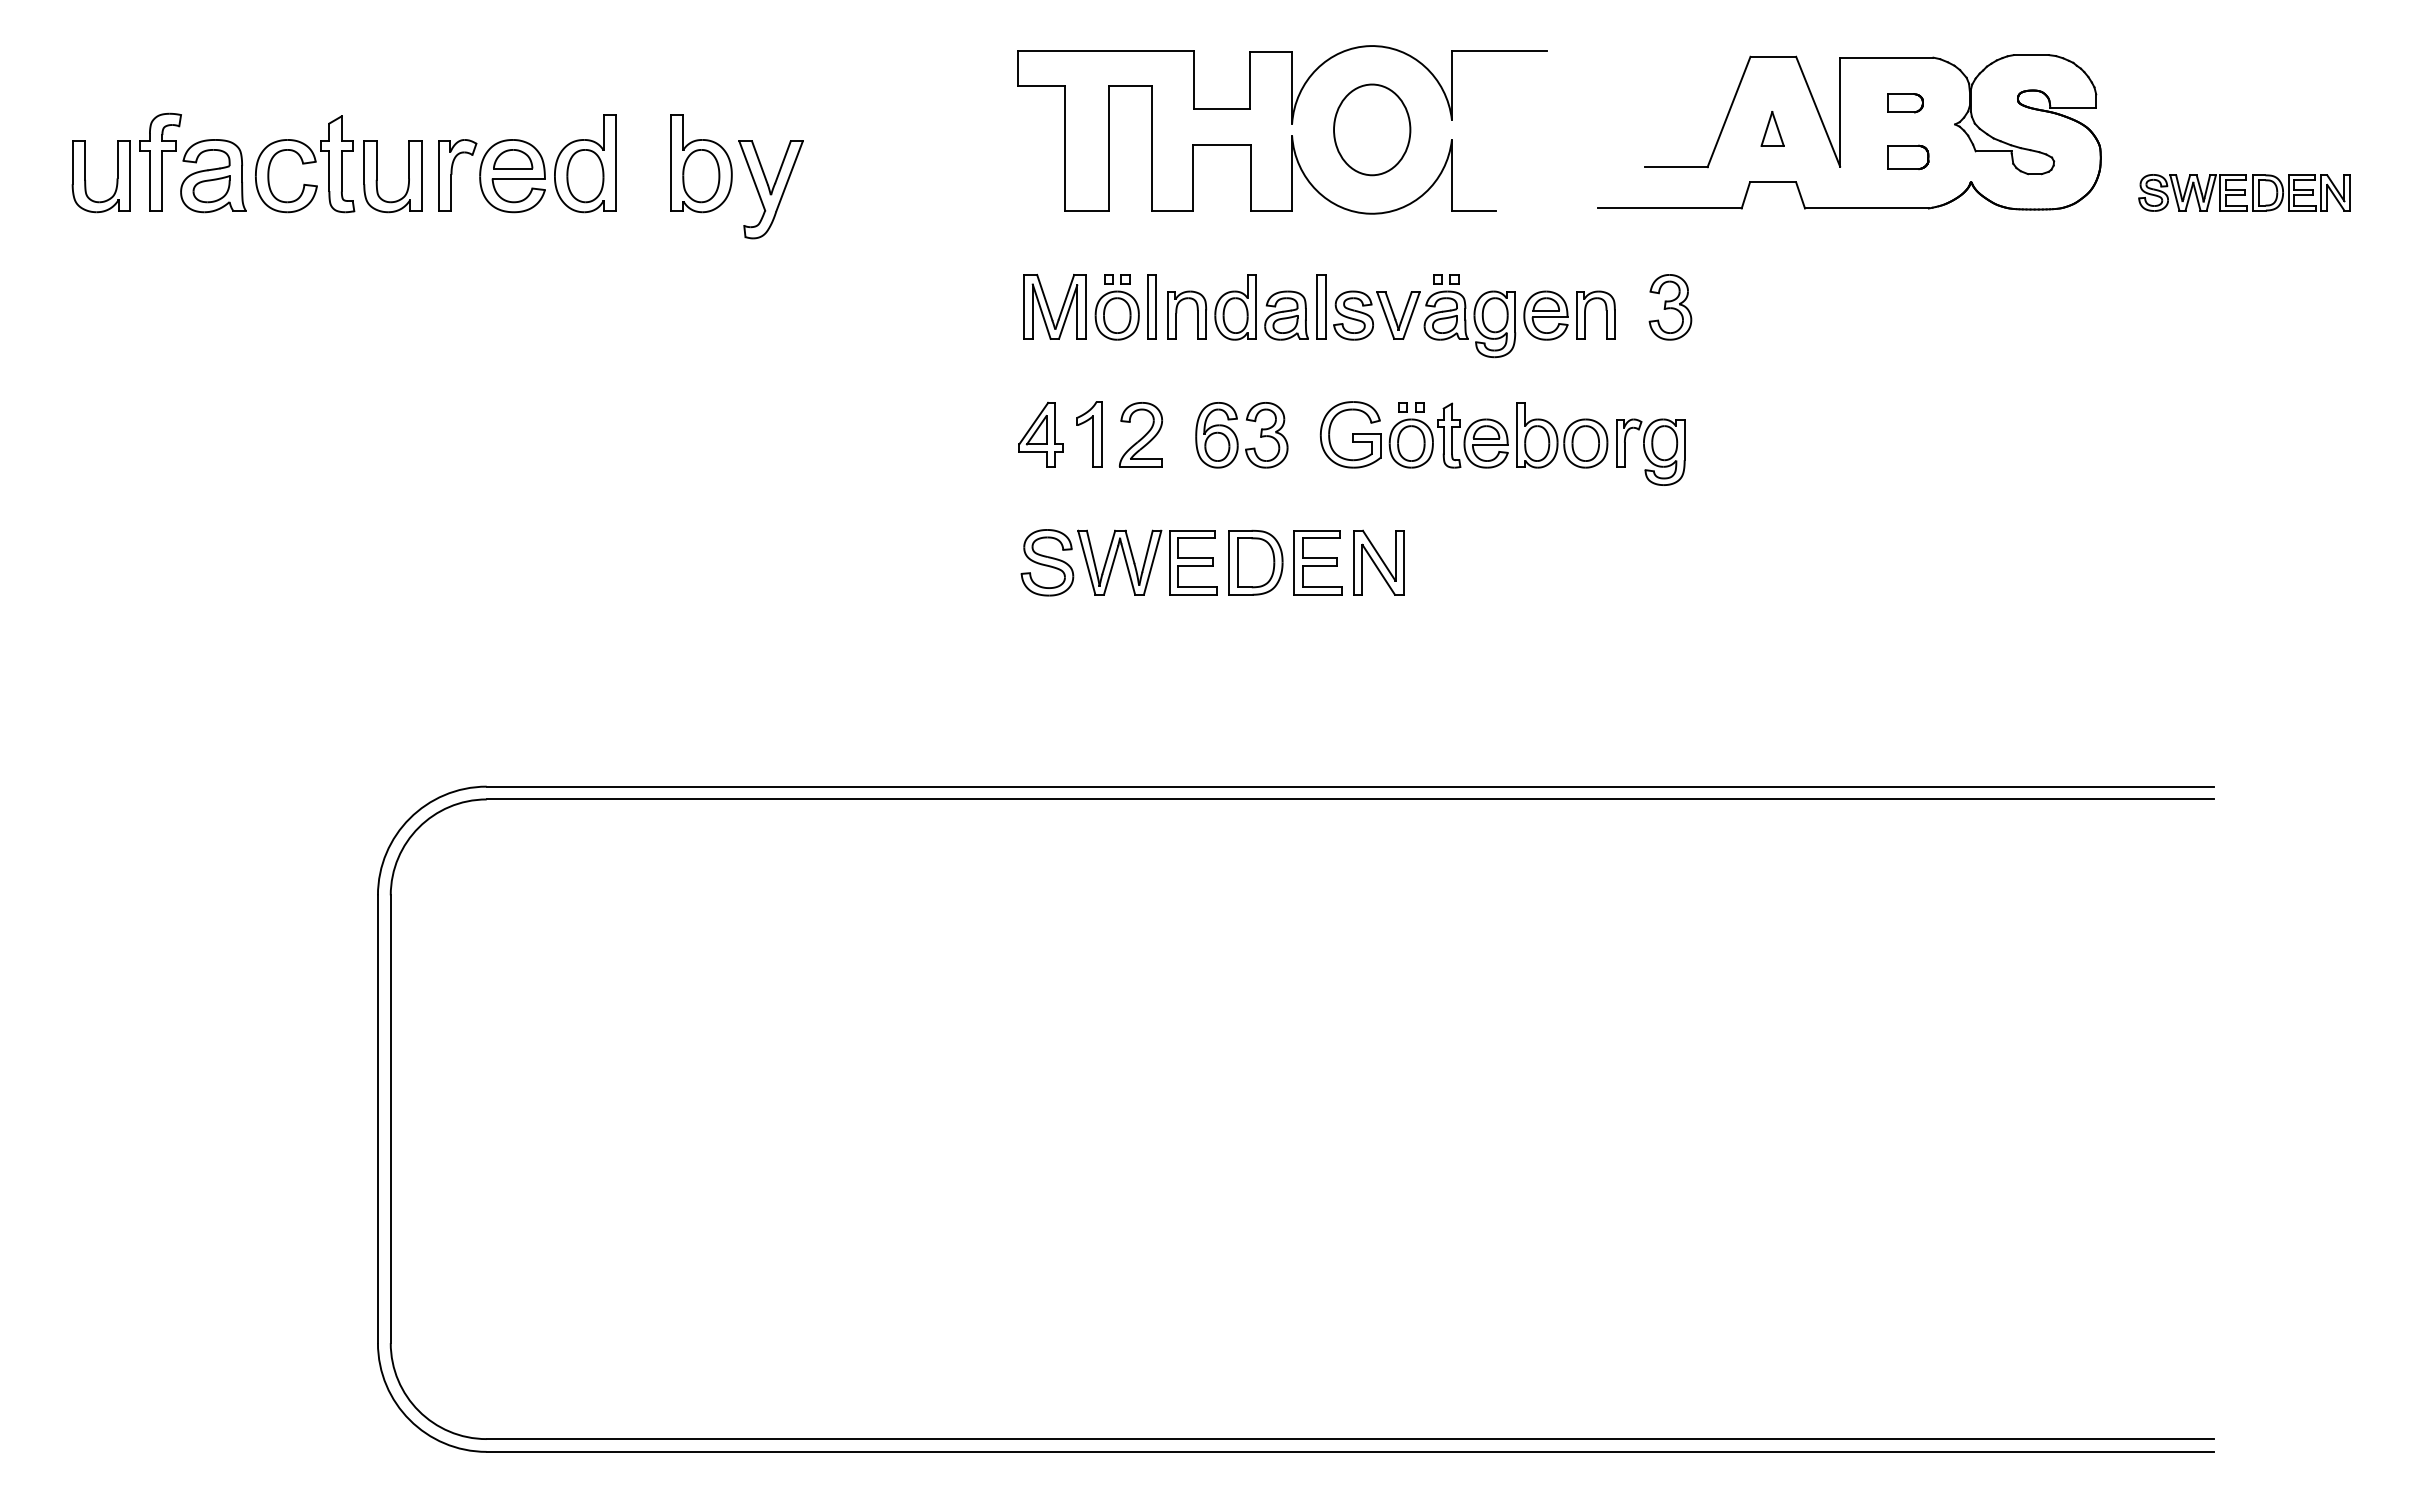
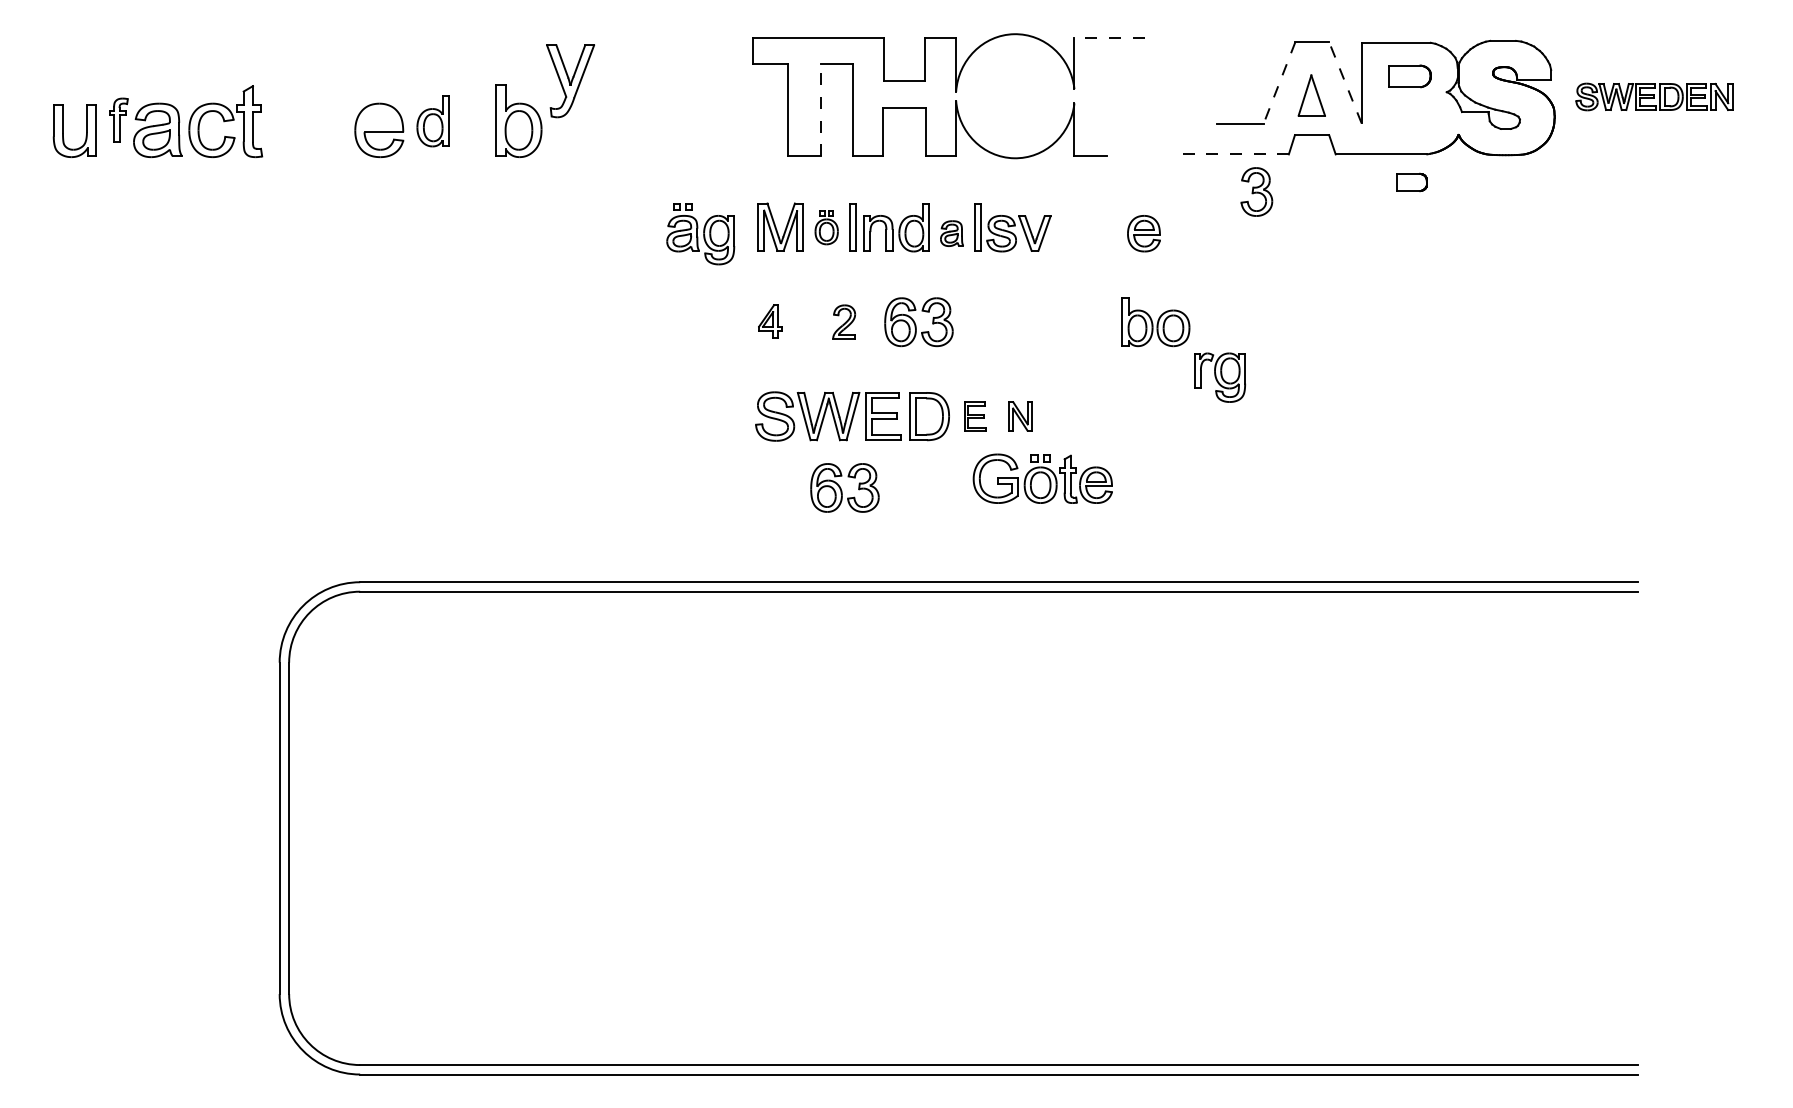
line: (1498, 51) -> (1108, 38), solid -> dashed
part: (1905, 103) -> (1410, 76), size x1.6
line: (1817, 111) -> (1344, 82), solid -> dashed
line: (1728, 112) -> (1279, 83), solid -> dashed
part: (1772, 128) -> (1311, 95), size x1.6
part: (1372, 129) -> (1015, 95), removed
line: (1109, 148) -> (821, 110), solid -> dashed
part: (1908, 157) -> (1412, 182), moved
part: (513, 159) -> (379, 118), removed
part: (160, 161) -> (118, 119), size x0.6
part: (585, 163) -> (433, 121), size x0.7
part: (457, 175) -> (338, 129), removed
part: (377, 176) -> (279, 130), removed
part: (770, 189) -> (570, 81), moved
part: (2244, 192) -> (1654, 96), moved
line: (1670, 208) -> (1236, 154), solid -> dashed
part: (1116, 307) -> (826, 227), size x0.7
part: (1670, 307) -> (1256, 192), moved
part: (1585, 314) -> (1173, 232), removed
part: (1286, 315) -> (952, 233), size x0.7
part: (1469, 316) -> (700, 234), moved
part: (1040, 434) -> (769, 321), size x0.7
part: (1089, 434) -> (806, 321), removed
part: (1140, 434) -> (843, 321), size x0.7
part: (1413, 434) -> (1042, 478), moved
part: (1650, 451) -> (1219, 377), moved
part: (1317, 562) -> (974, 416), size x0.6
part: (1378, 562) -> (1020, 416), size x0.6
part: (1141, 659) -> (844, 488), added

